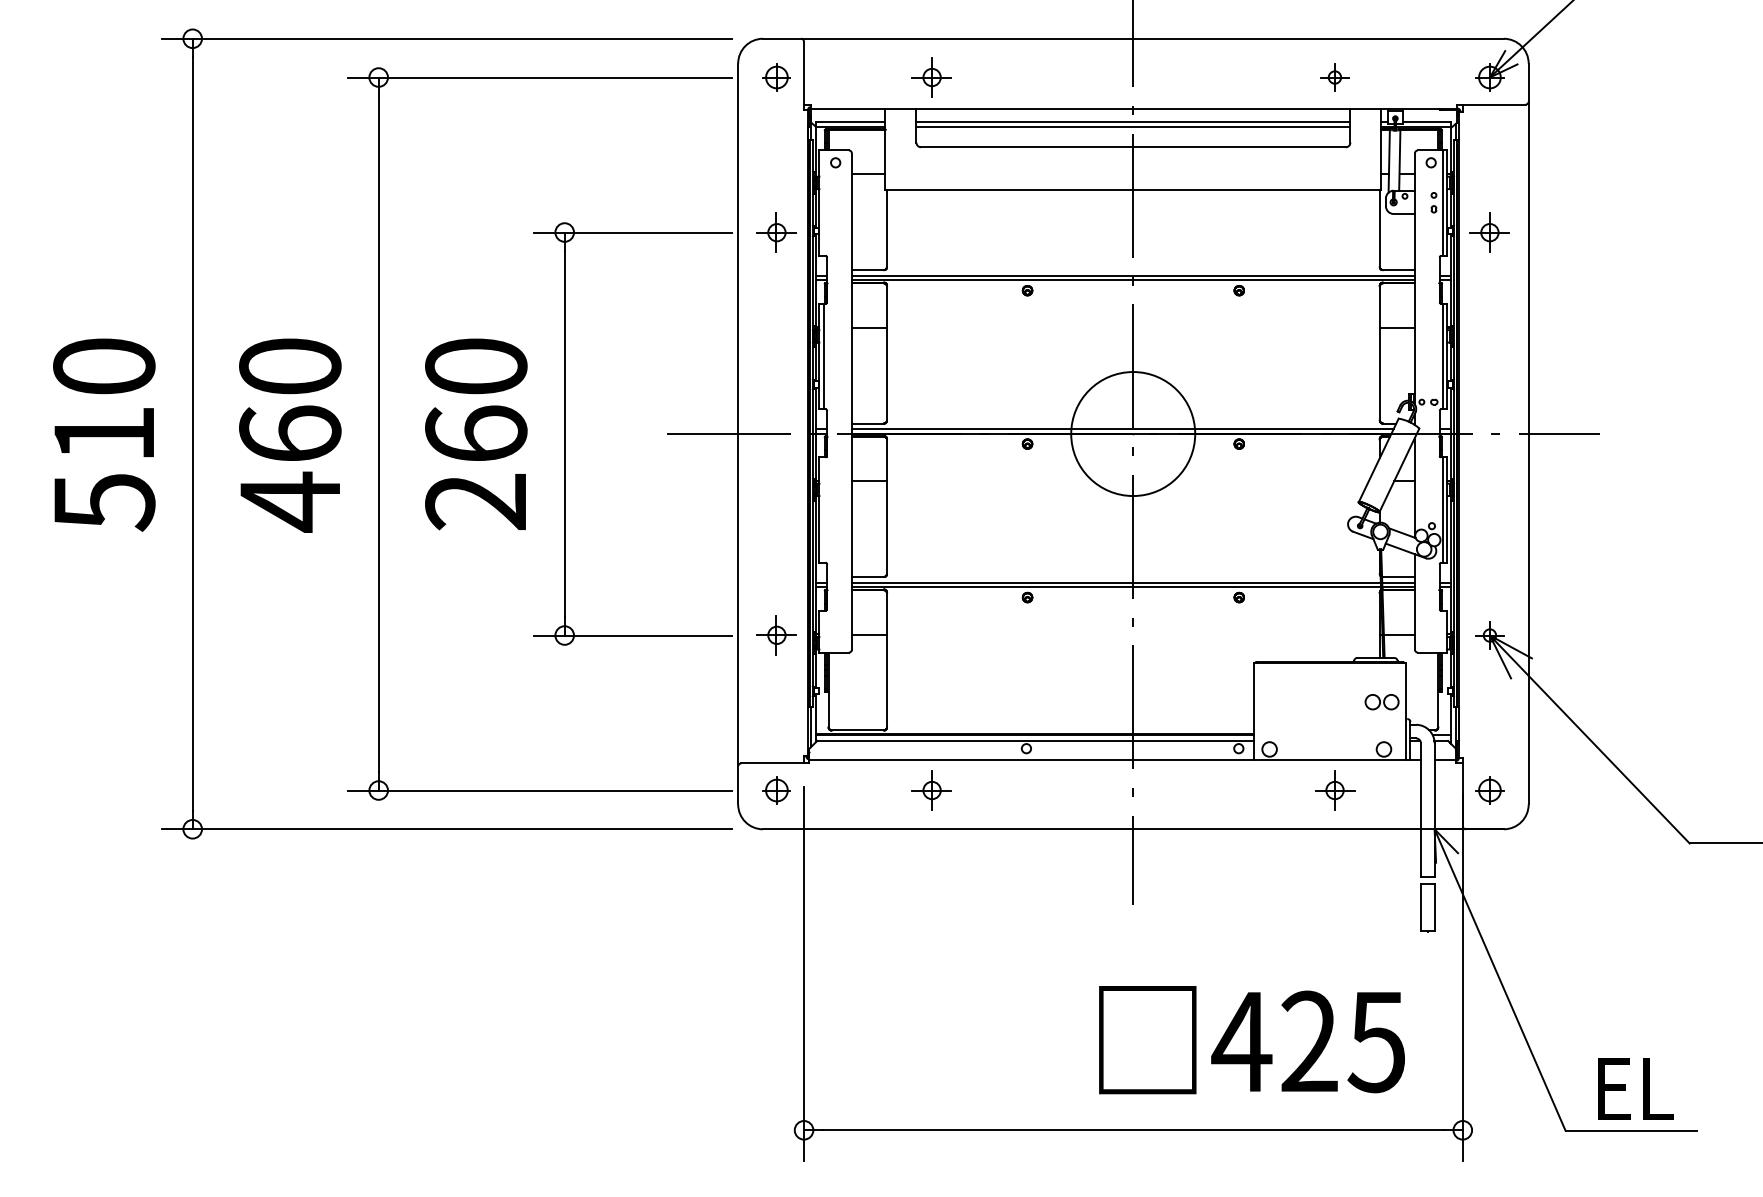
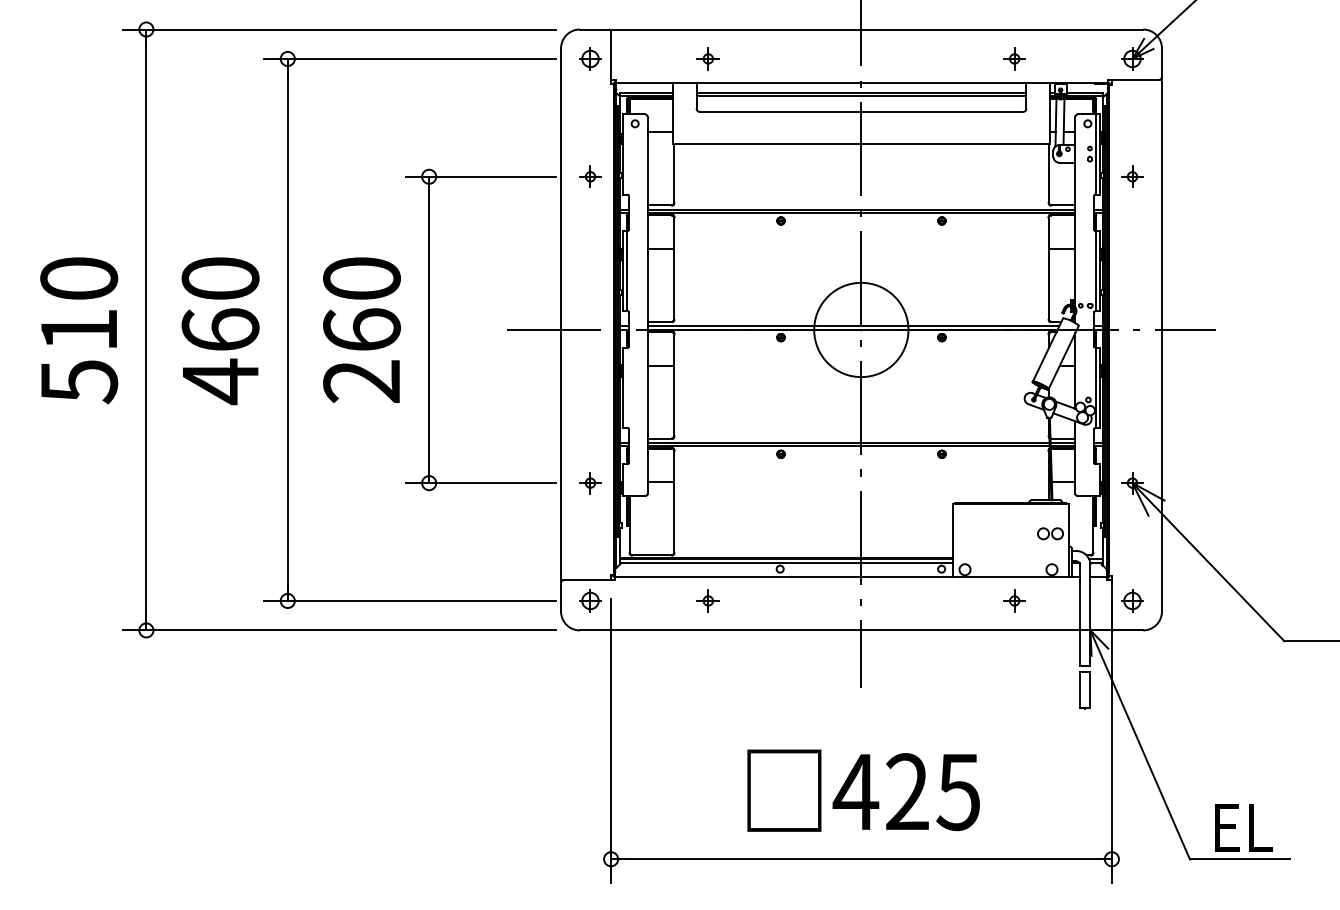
part: (930, 76) -> (707, 58), size x0.71
part: (776, 232) -> (590, 176), size x0.71
part: (1489, 232) -> (1132, 176), size x0.71
part: (776, 635) -> (590, 483), size x0.71
part: (930, 789) -> (707, 600), size x0.71
part: (1334, 789) -> (1014, 600), size x0.71
text: (1251, 1039) -> (863, 790), moved

